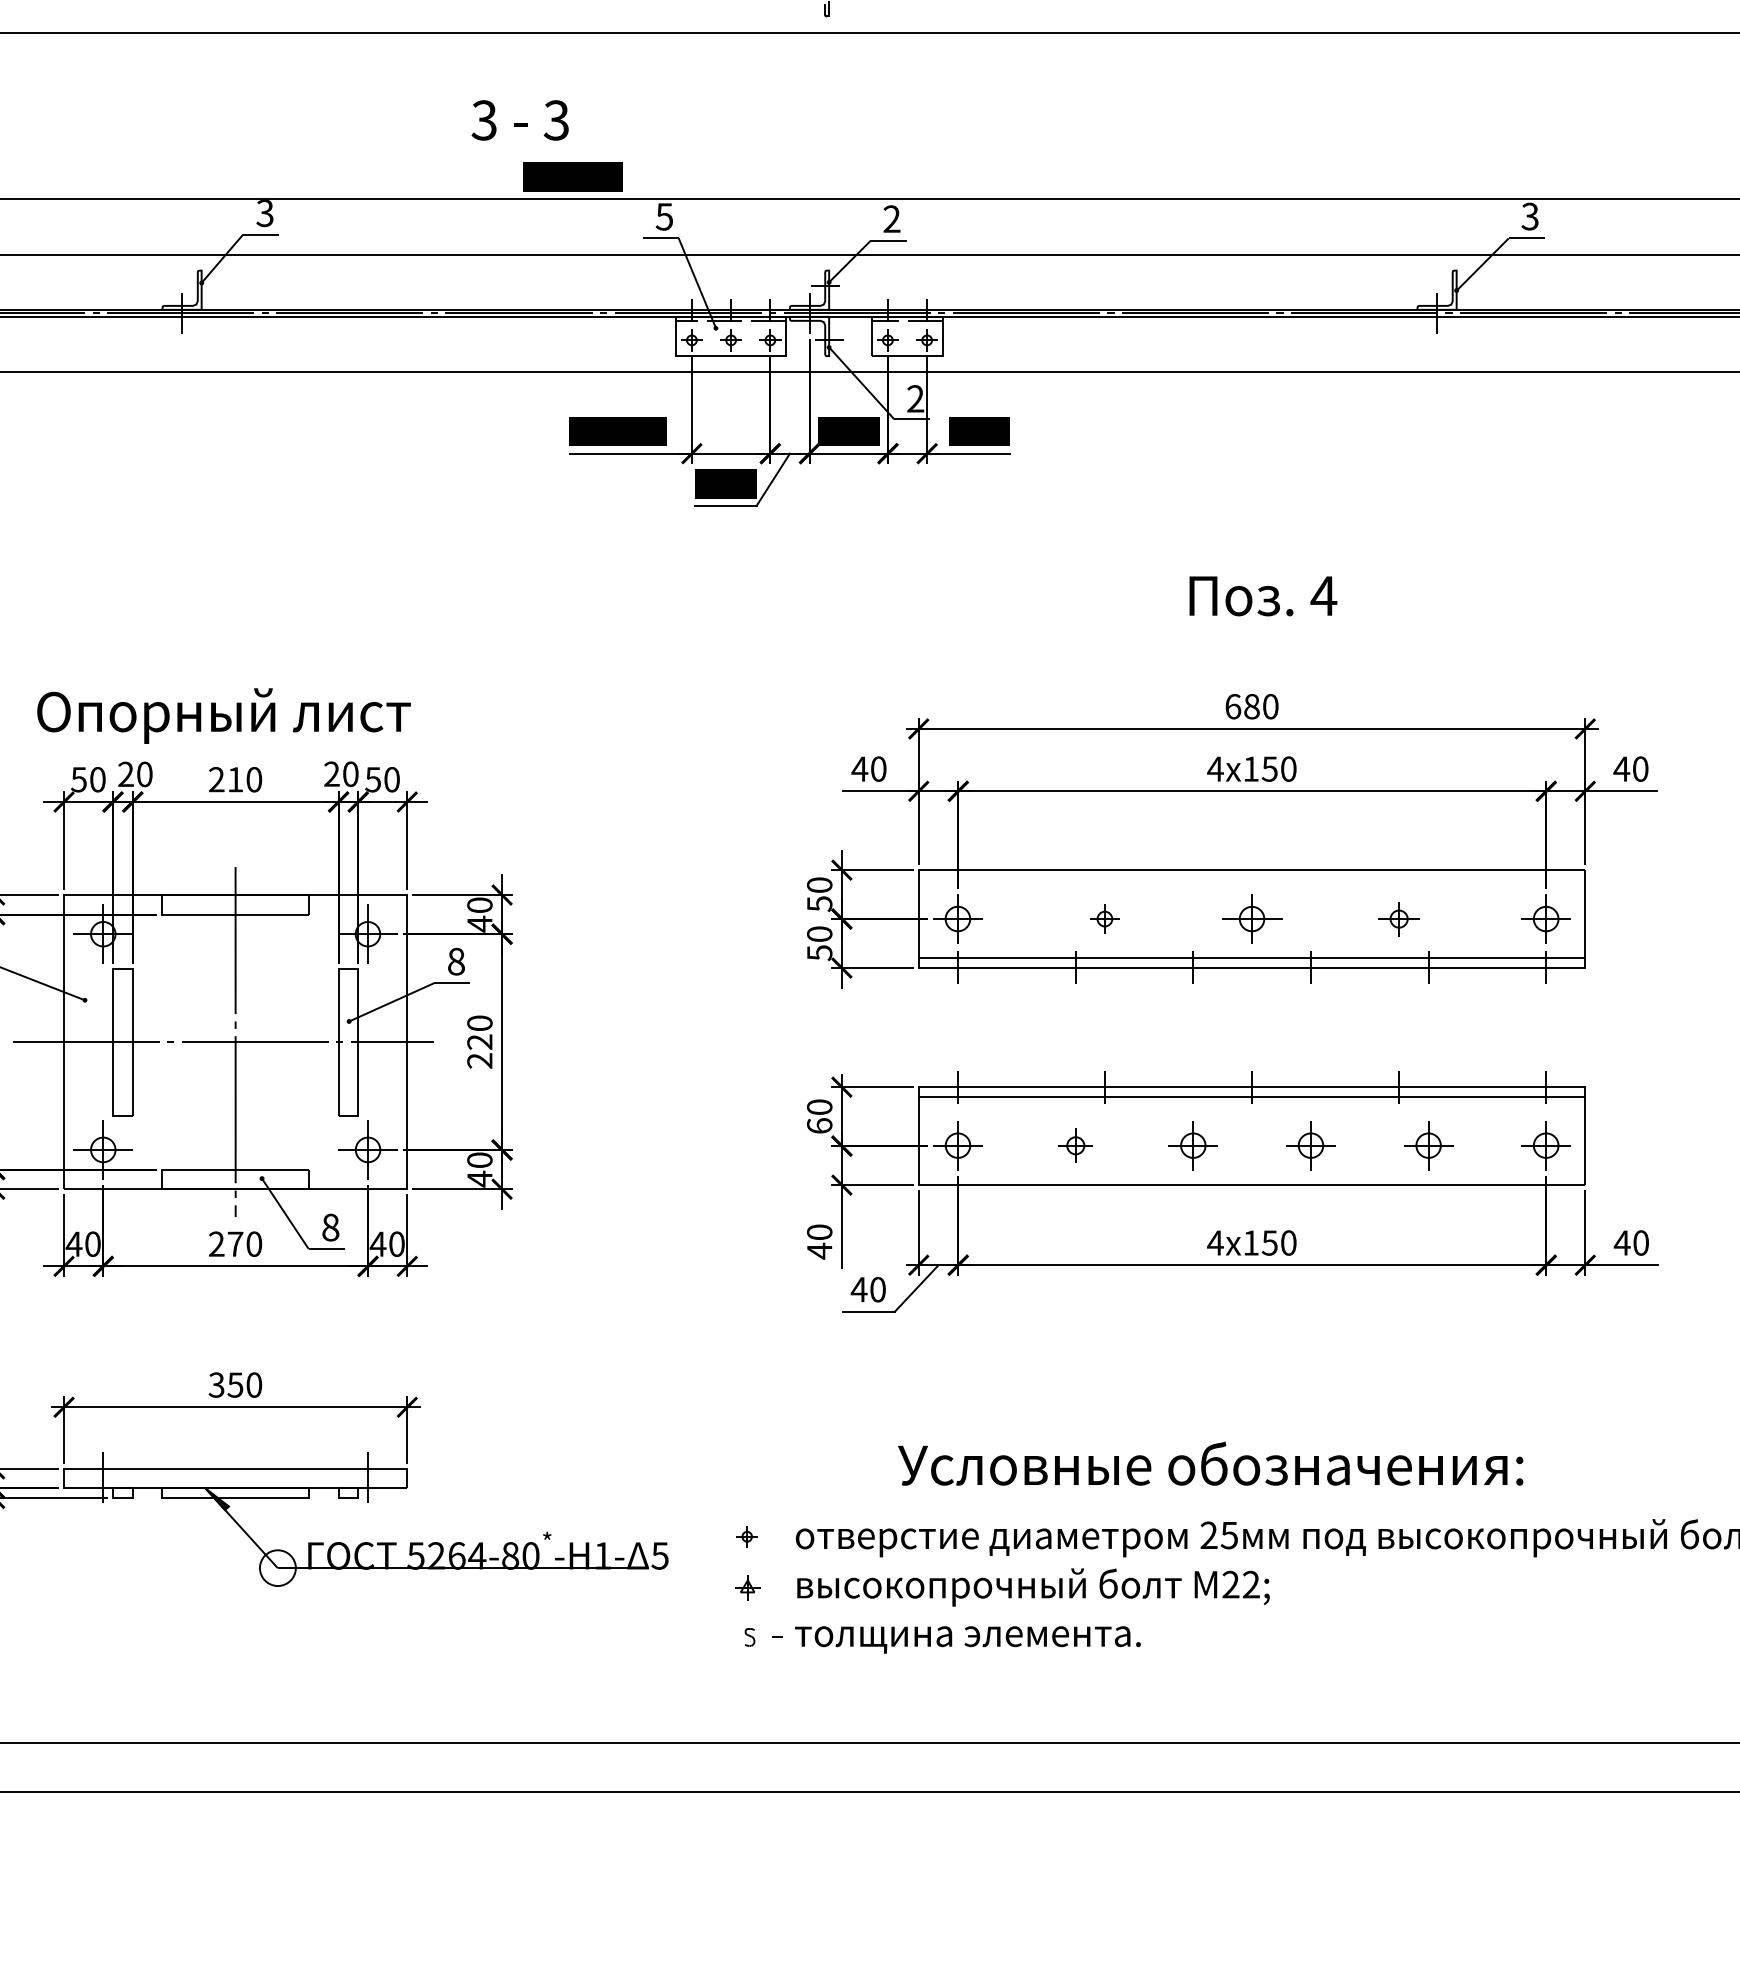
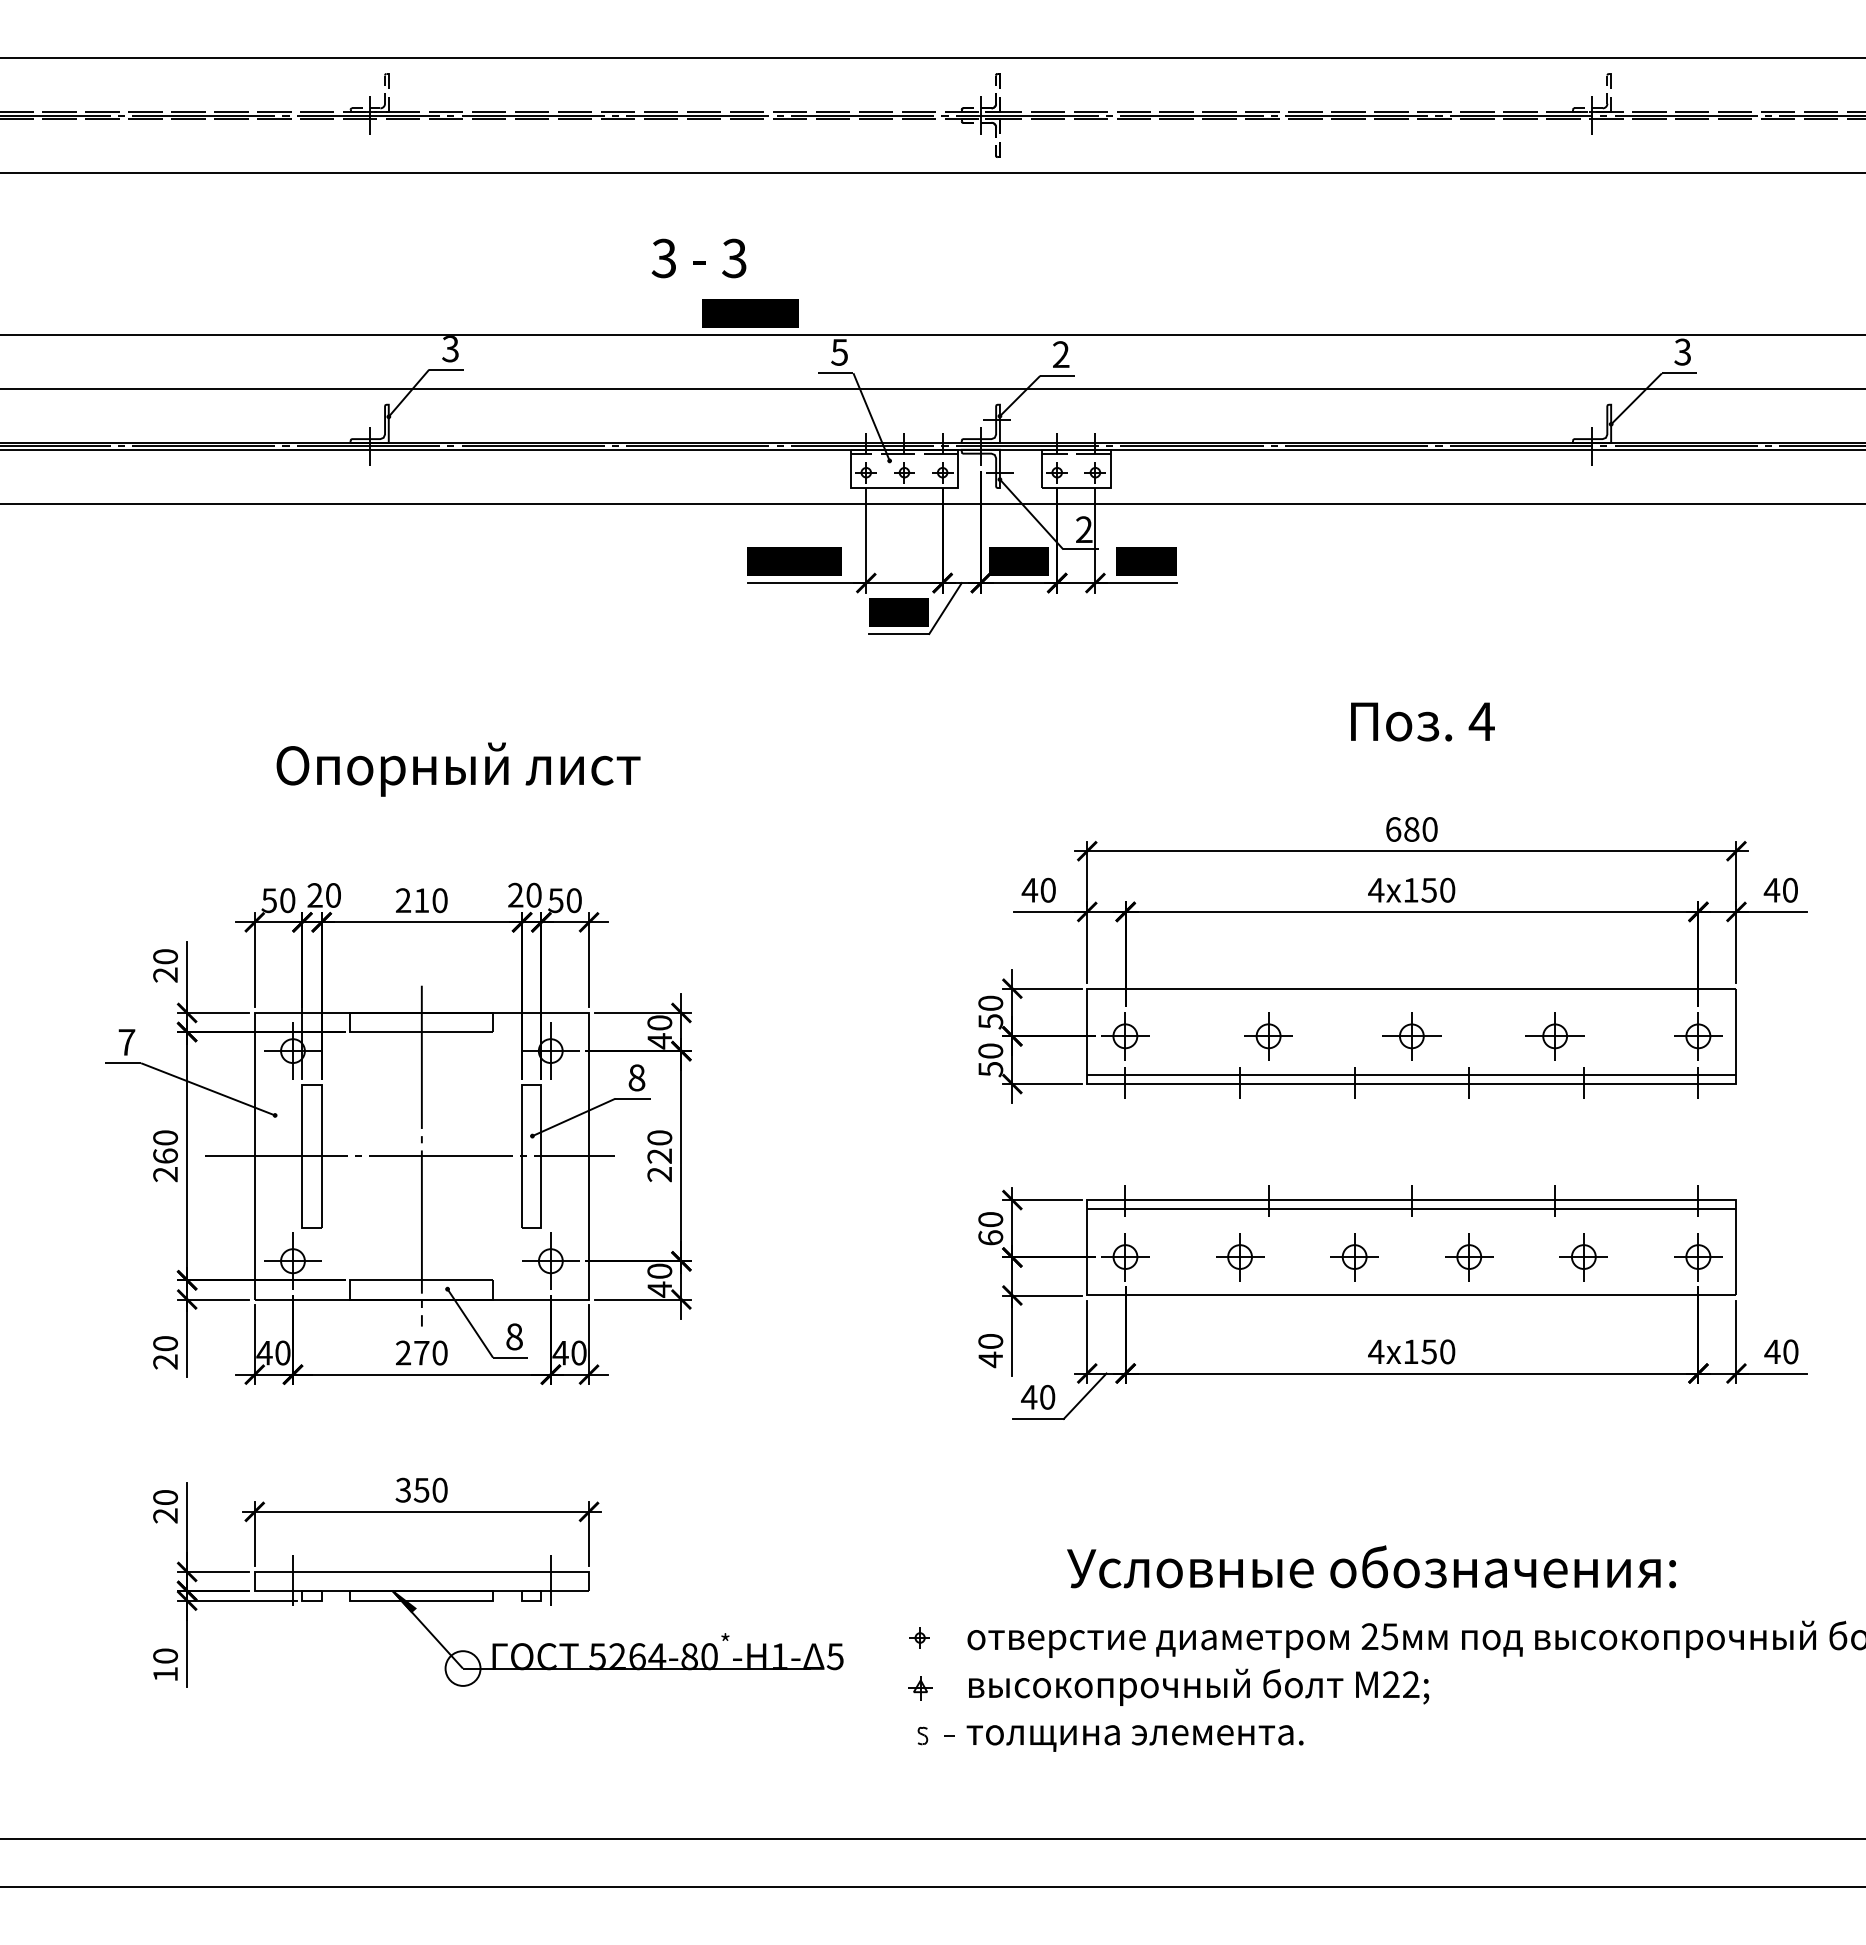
text: (223, 715) -> (458, 769), moved
part: (1104, 919) -> (1268, 1036), size x1.67
part: (1398, 919) -> (1554, 1036), size x1.43
part: (1076, 1146) -> (1240, 1257), size x1.43

